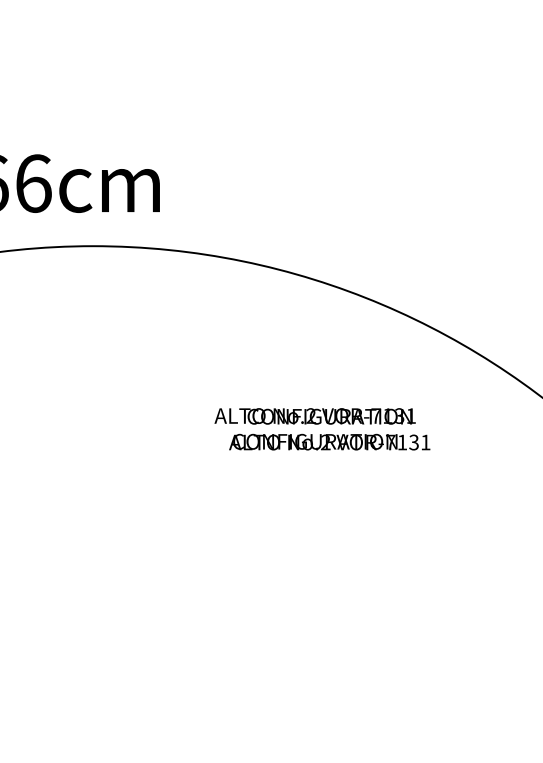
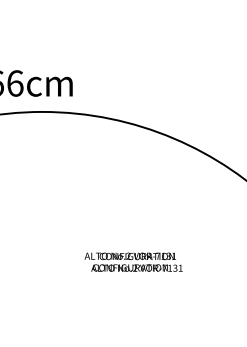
text: (322, 427) -> (133, 261), moved

